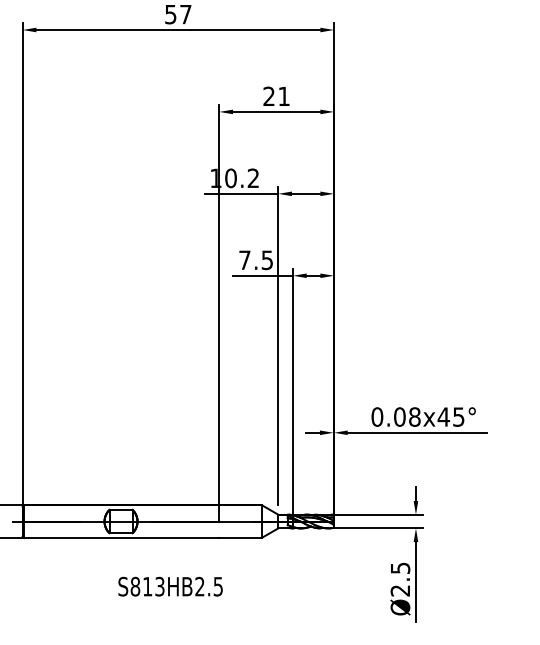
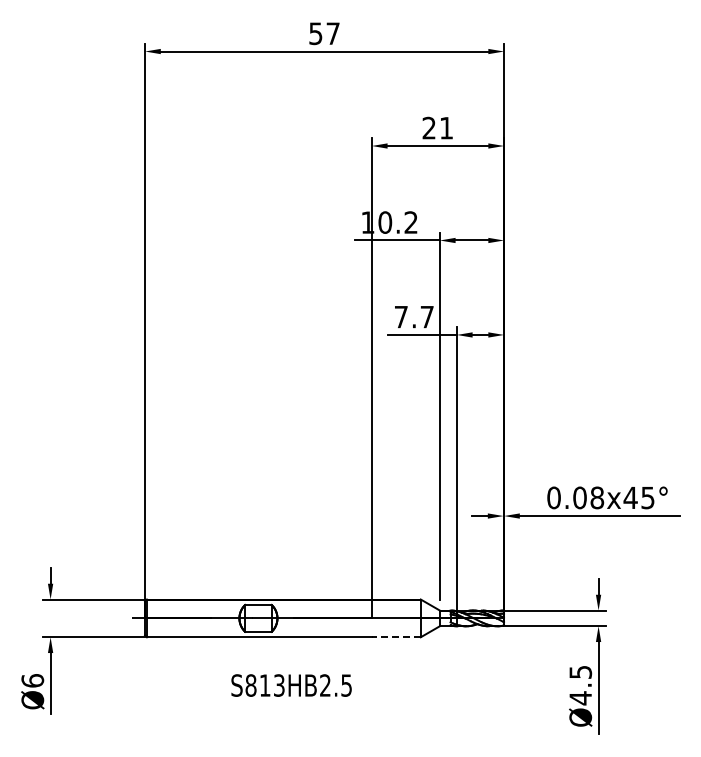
text: (266, 260) -> (426, 317), 7.5 -> 7.7
line: (239, 538) -> (395, 637), solid -> dashed
text: (170, 586) -> (291, 685), moved
text: (400, 590) -> (580, 698), Ø2.5 -> Ø4.5

